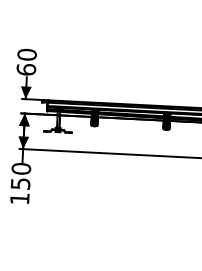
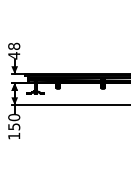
text: (27, 61) -> (14, 50), 60 -> 48

